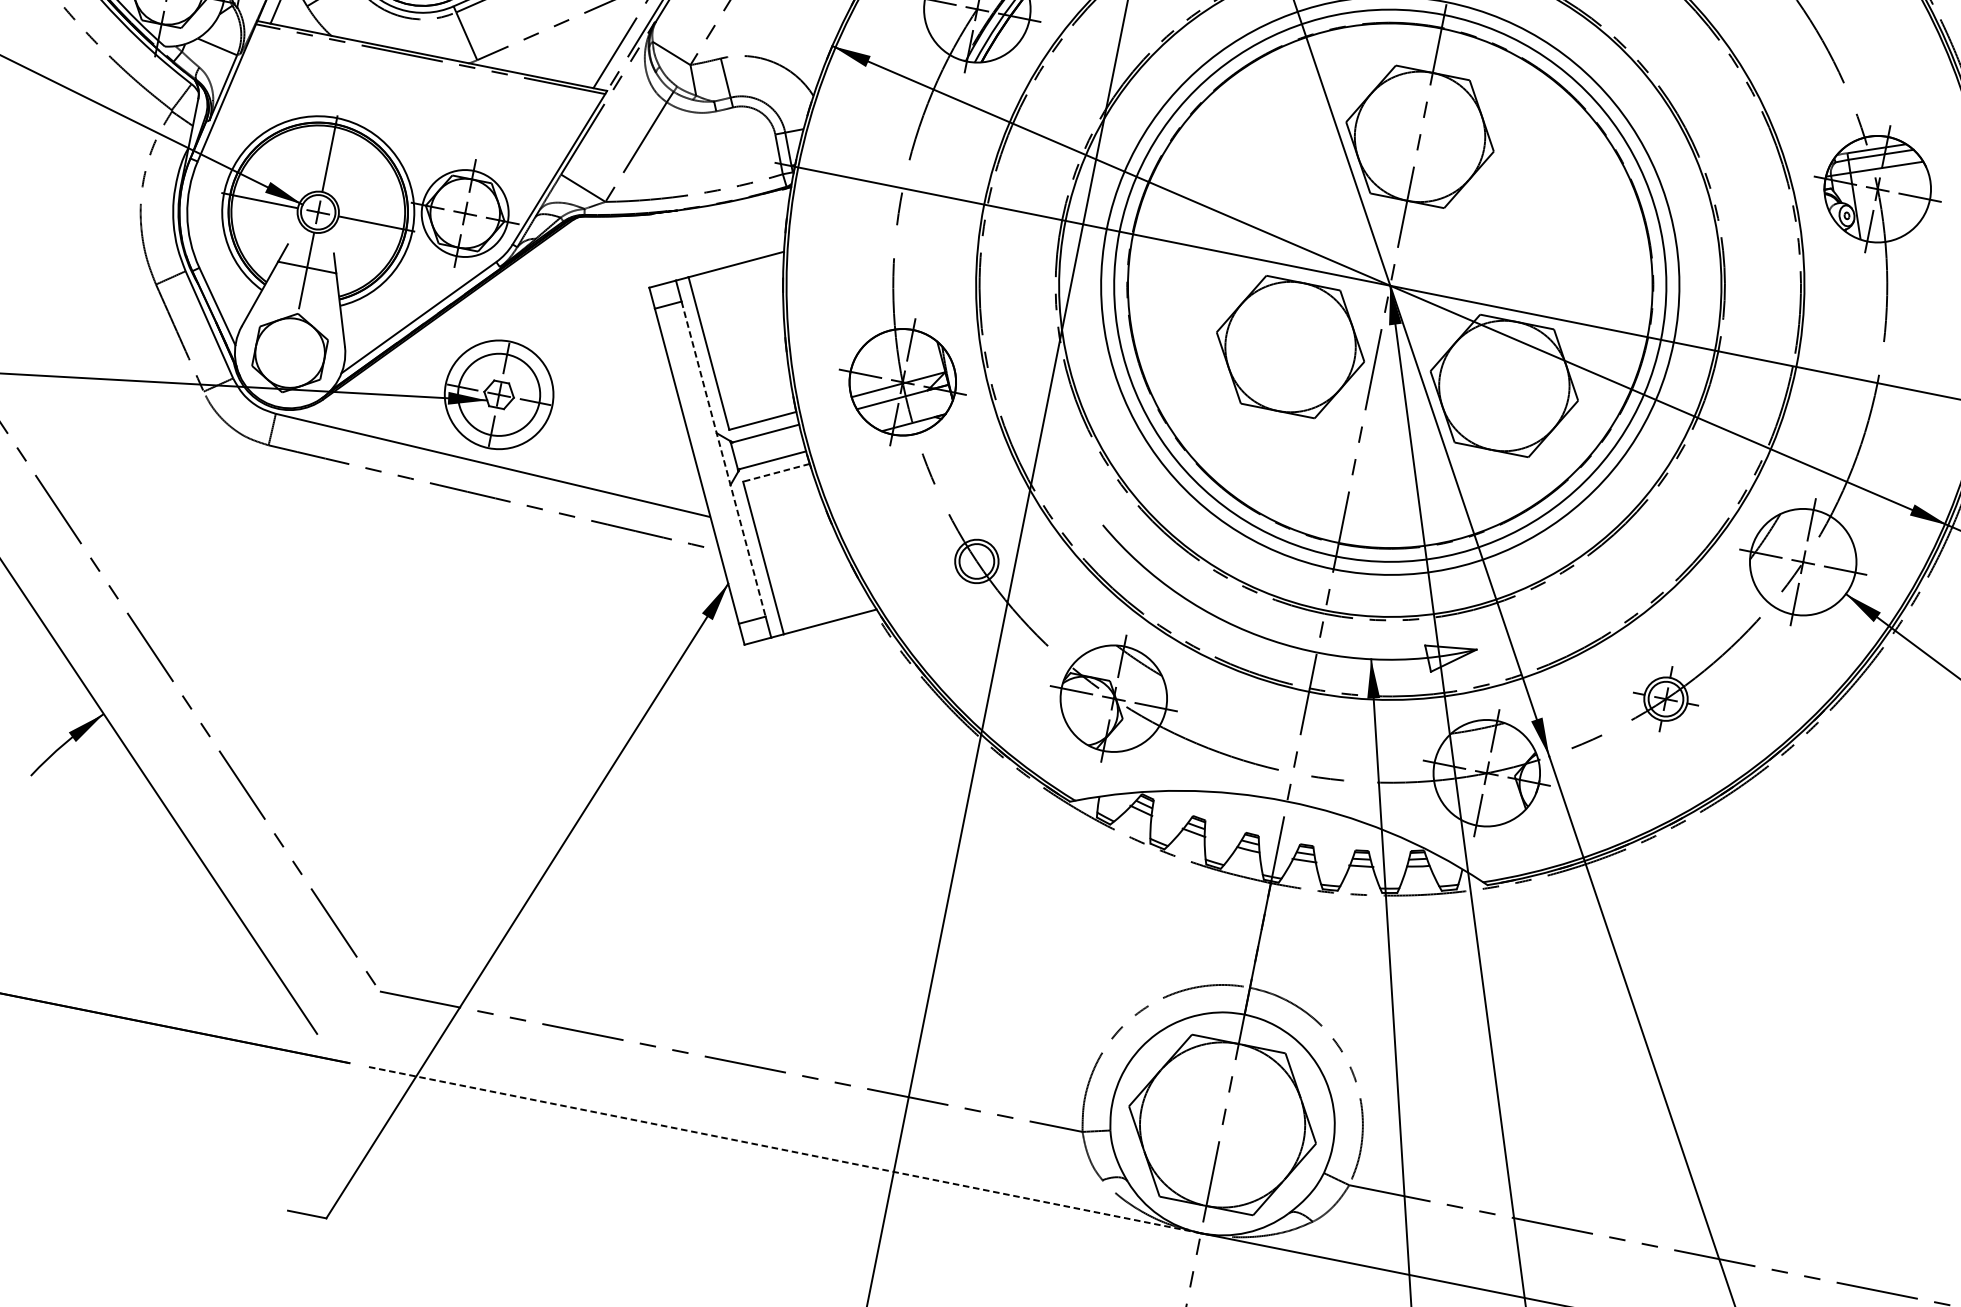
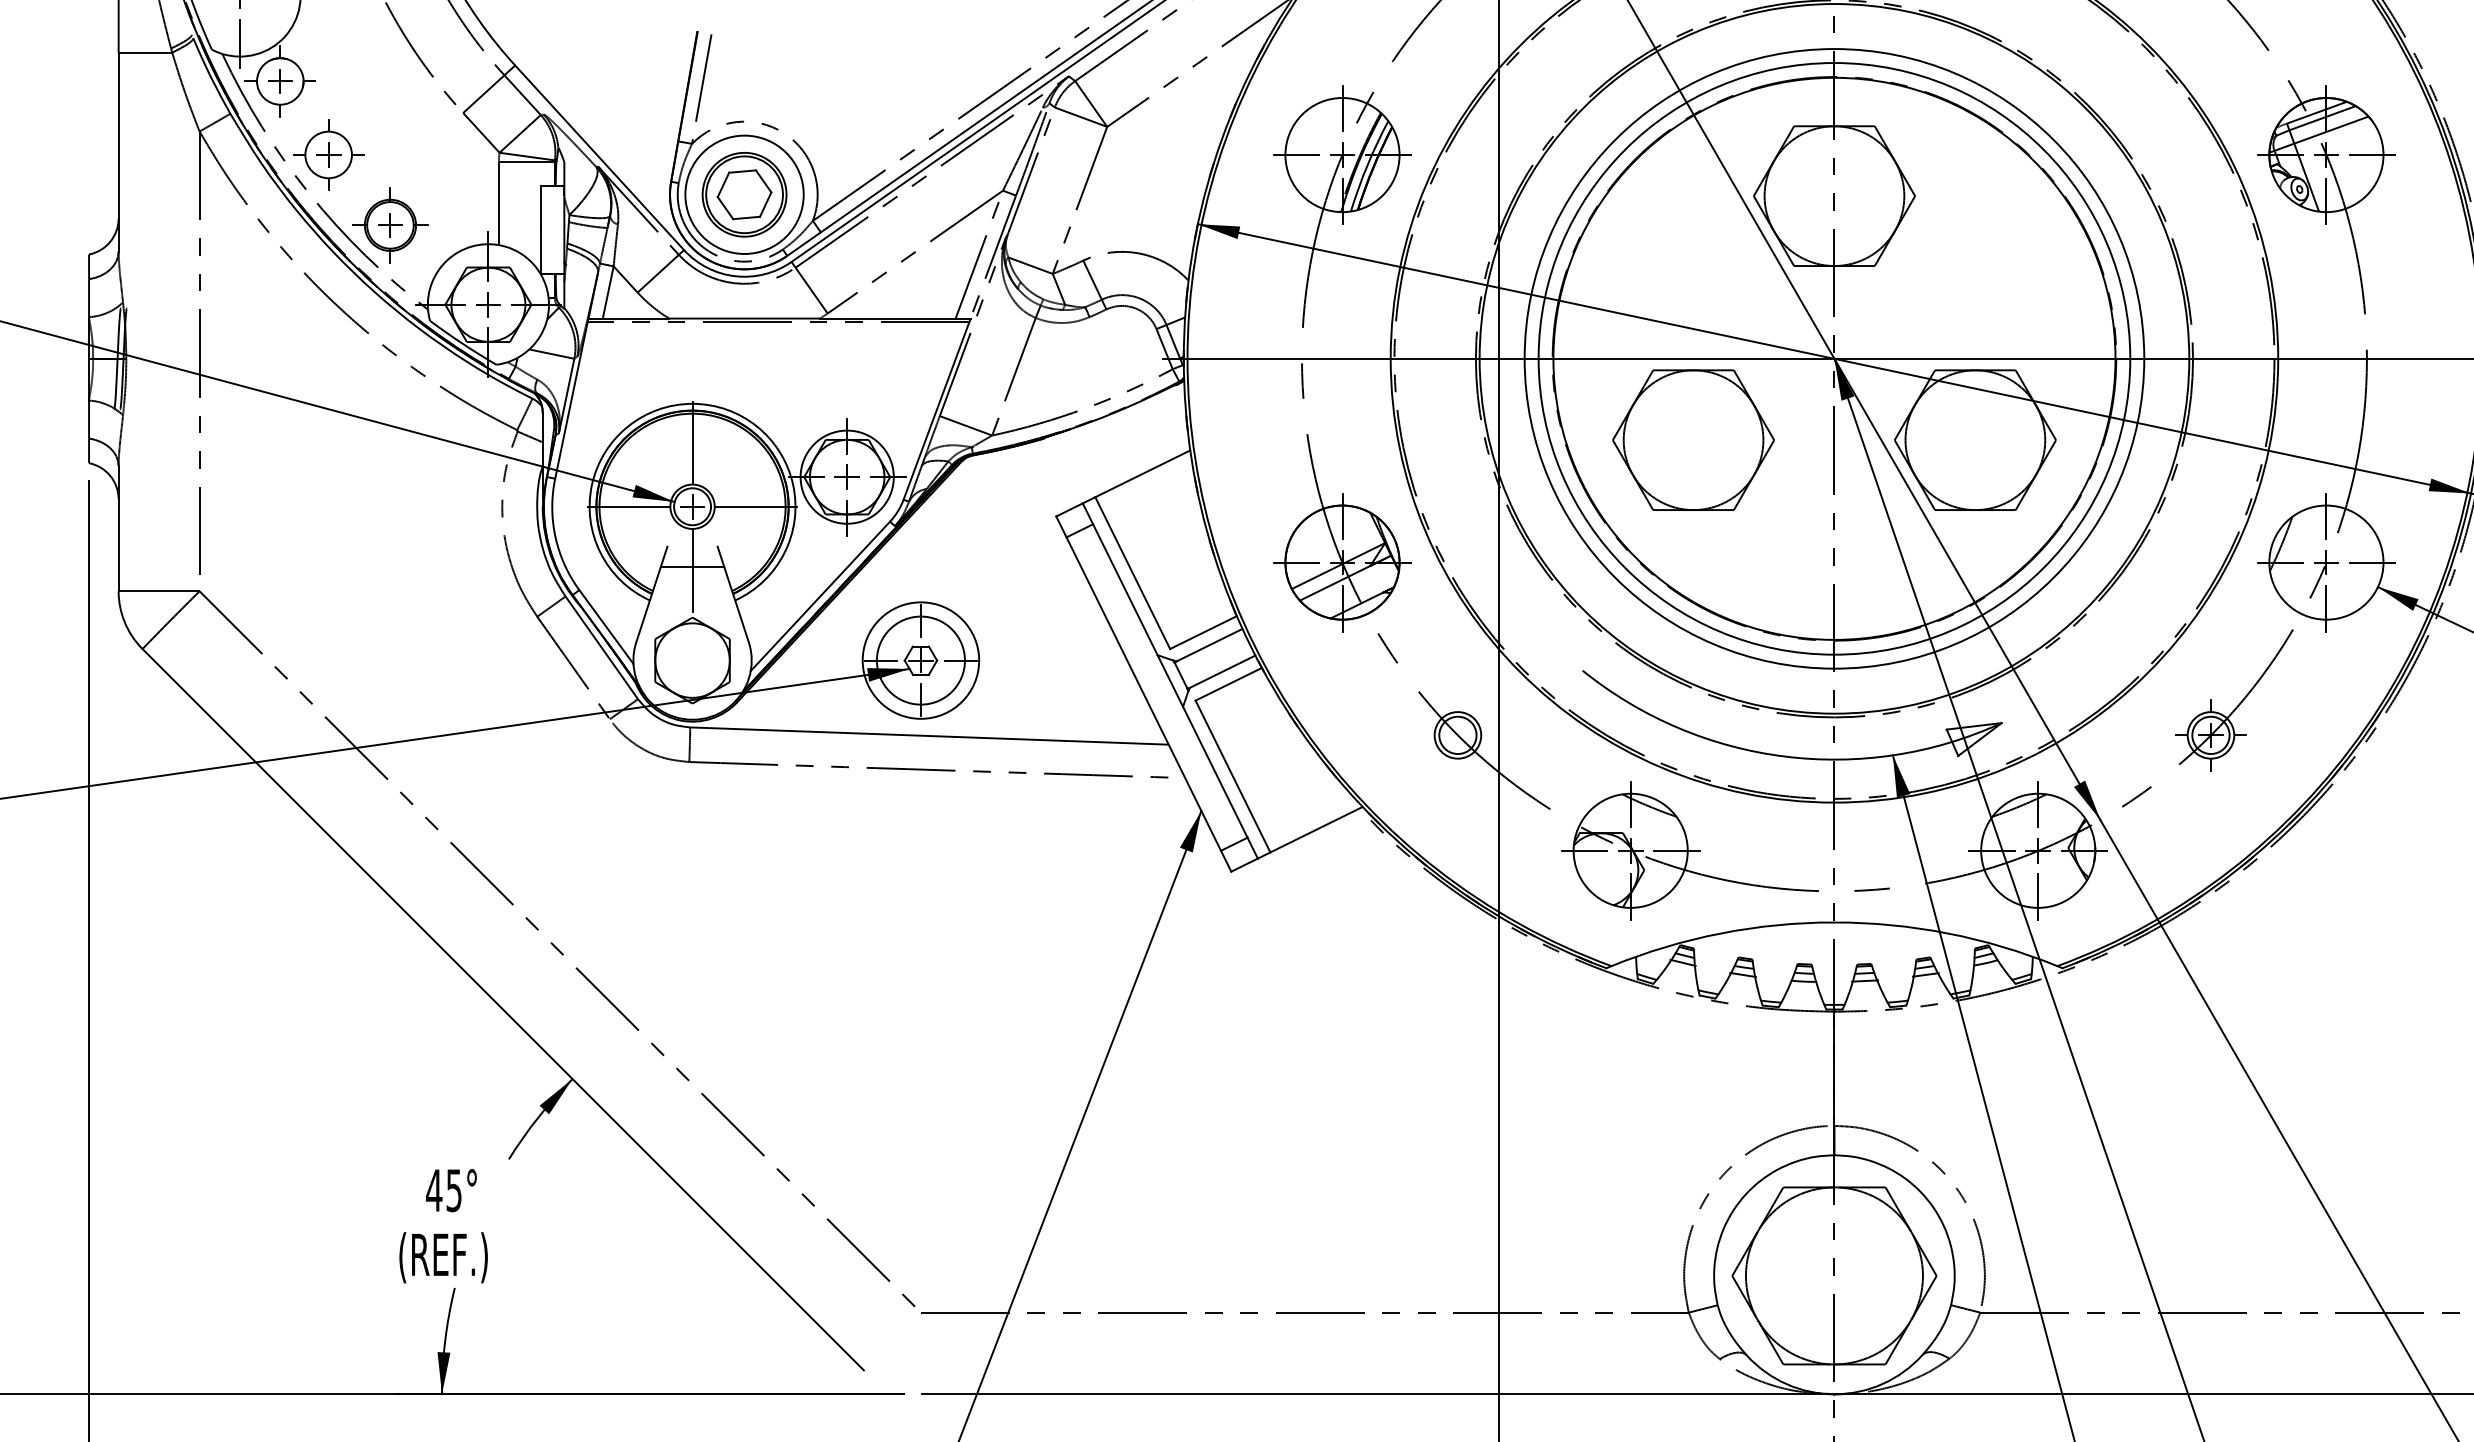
part: (1290, 346) -> (1693, 439), moved
line: (723, 459) -> (1170, 681), dashed -> solid
line: (776, 472) -> (1228, 684), dashed -> solid
line: (782, 1149) -> (1377, 1394), dashed -> solid

